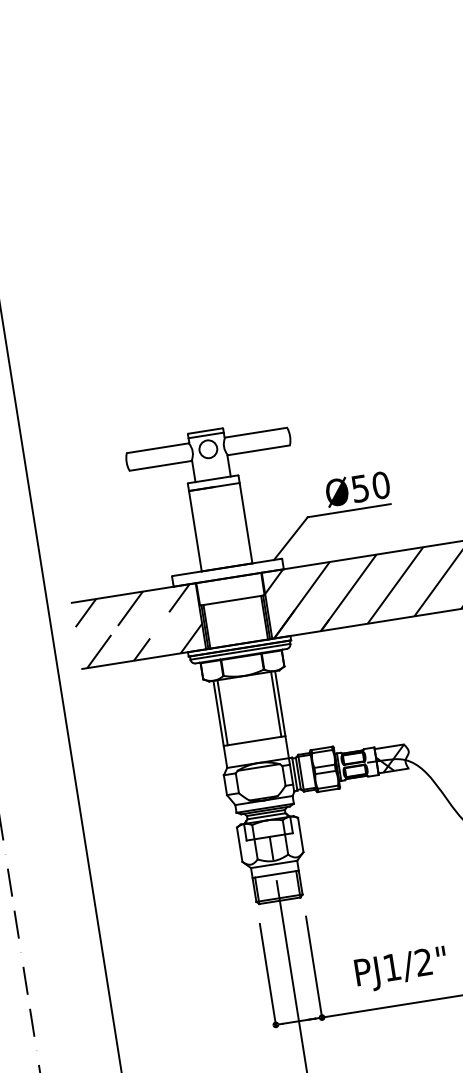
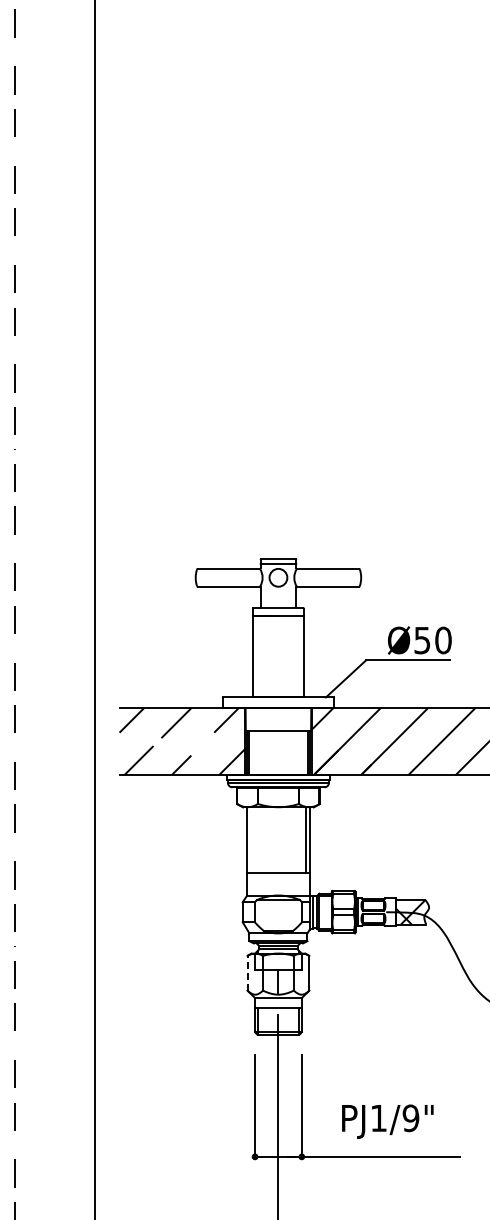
line: (222, 712) -> (251, 840), removed
line: (239, 843) -> (247, 972), solid -> dashed
text: (423, 962) -> (410, 1118), PJ1/2" -> PJ1/9"

